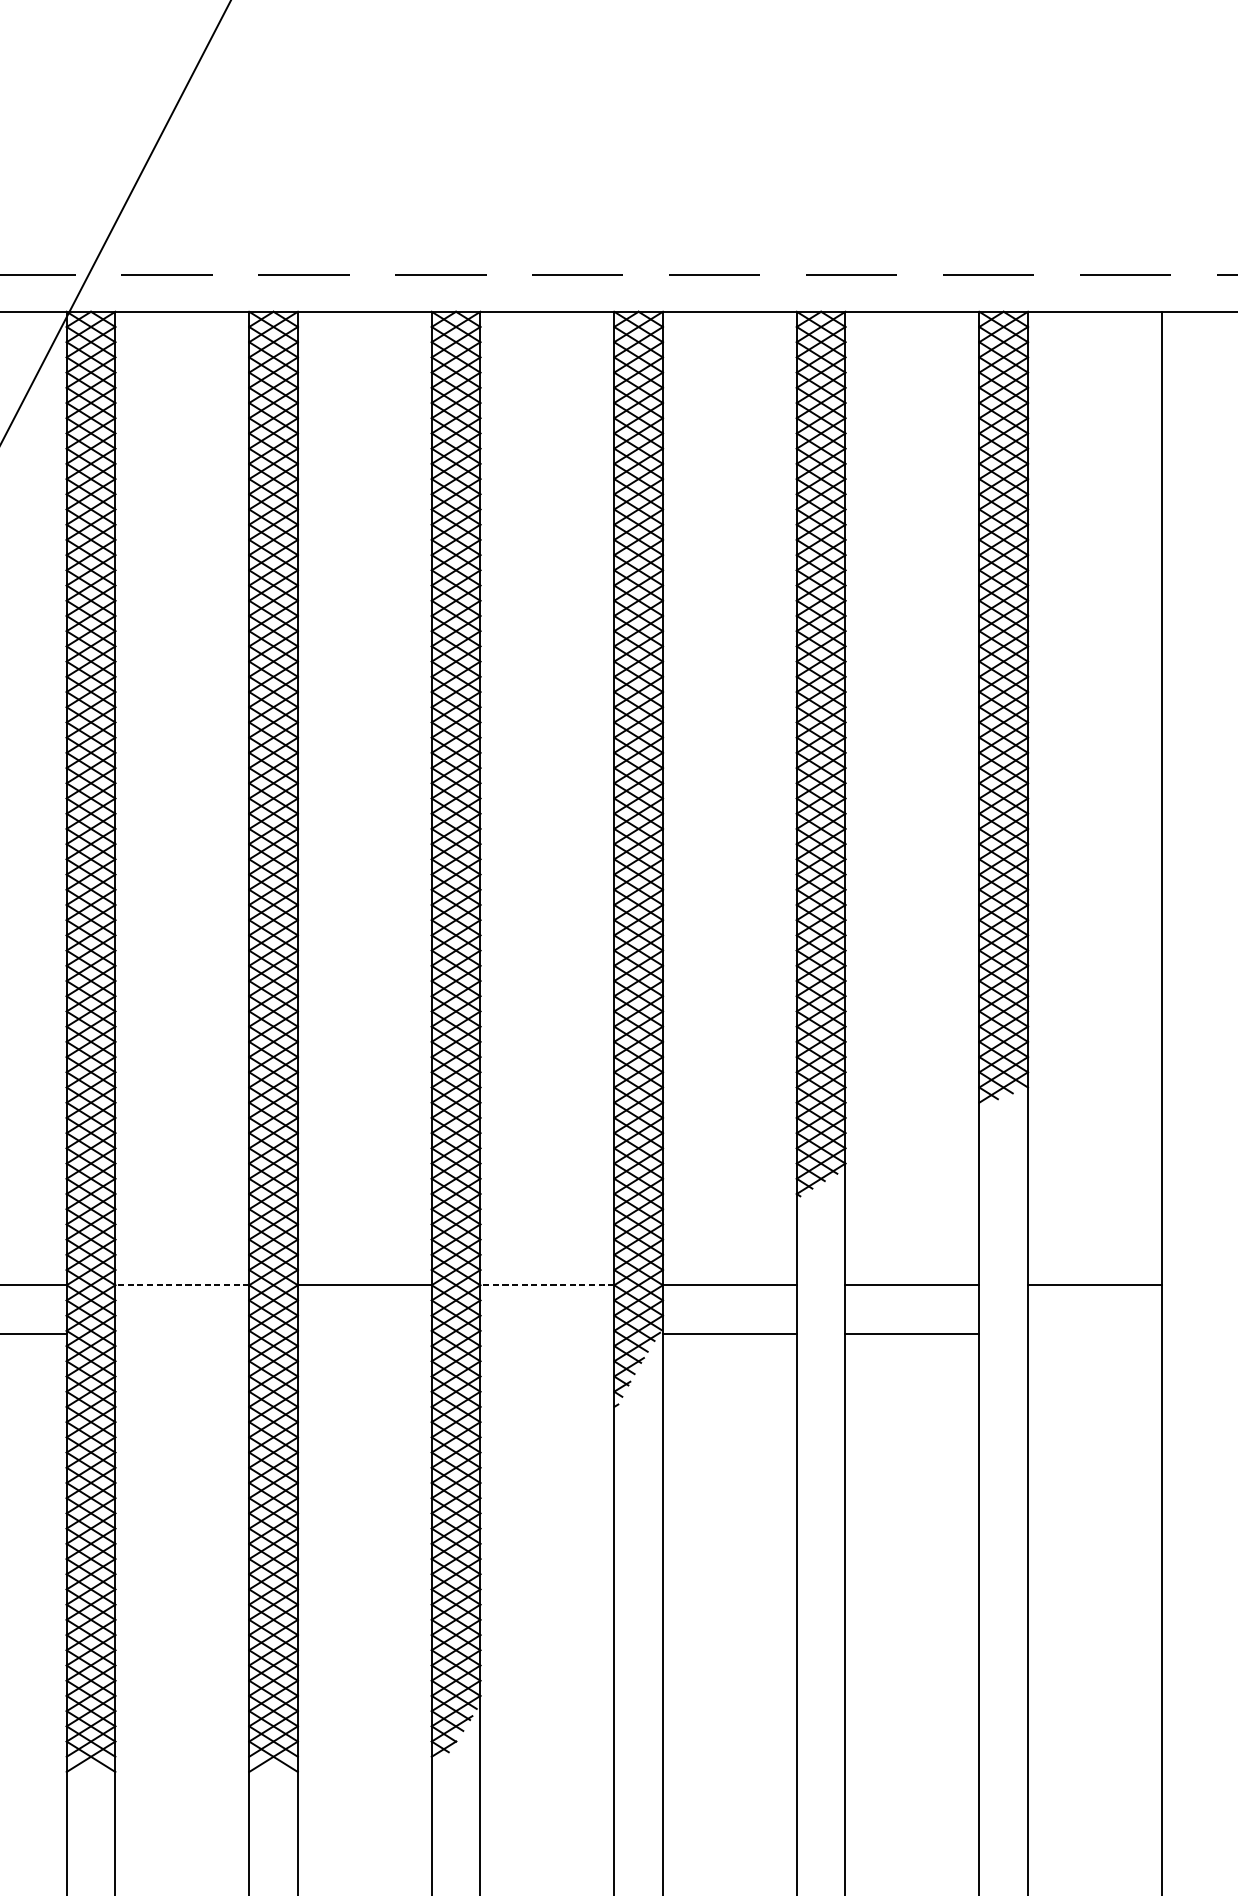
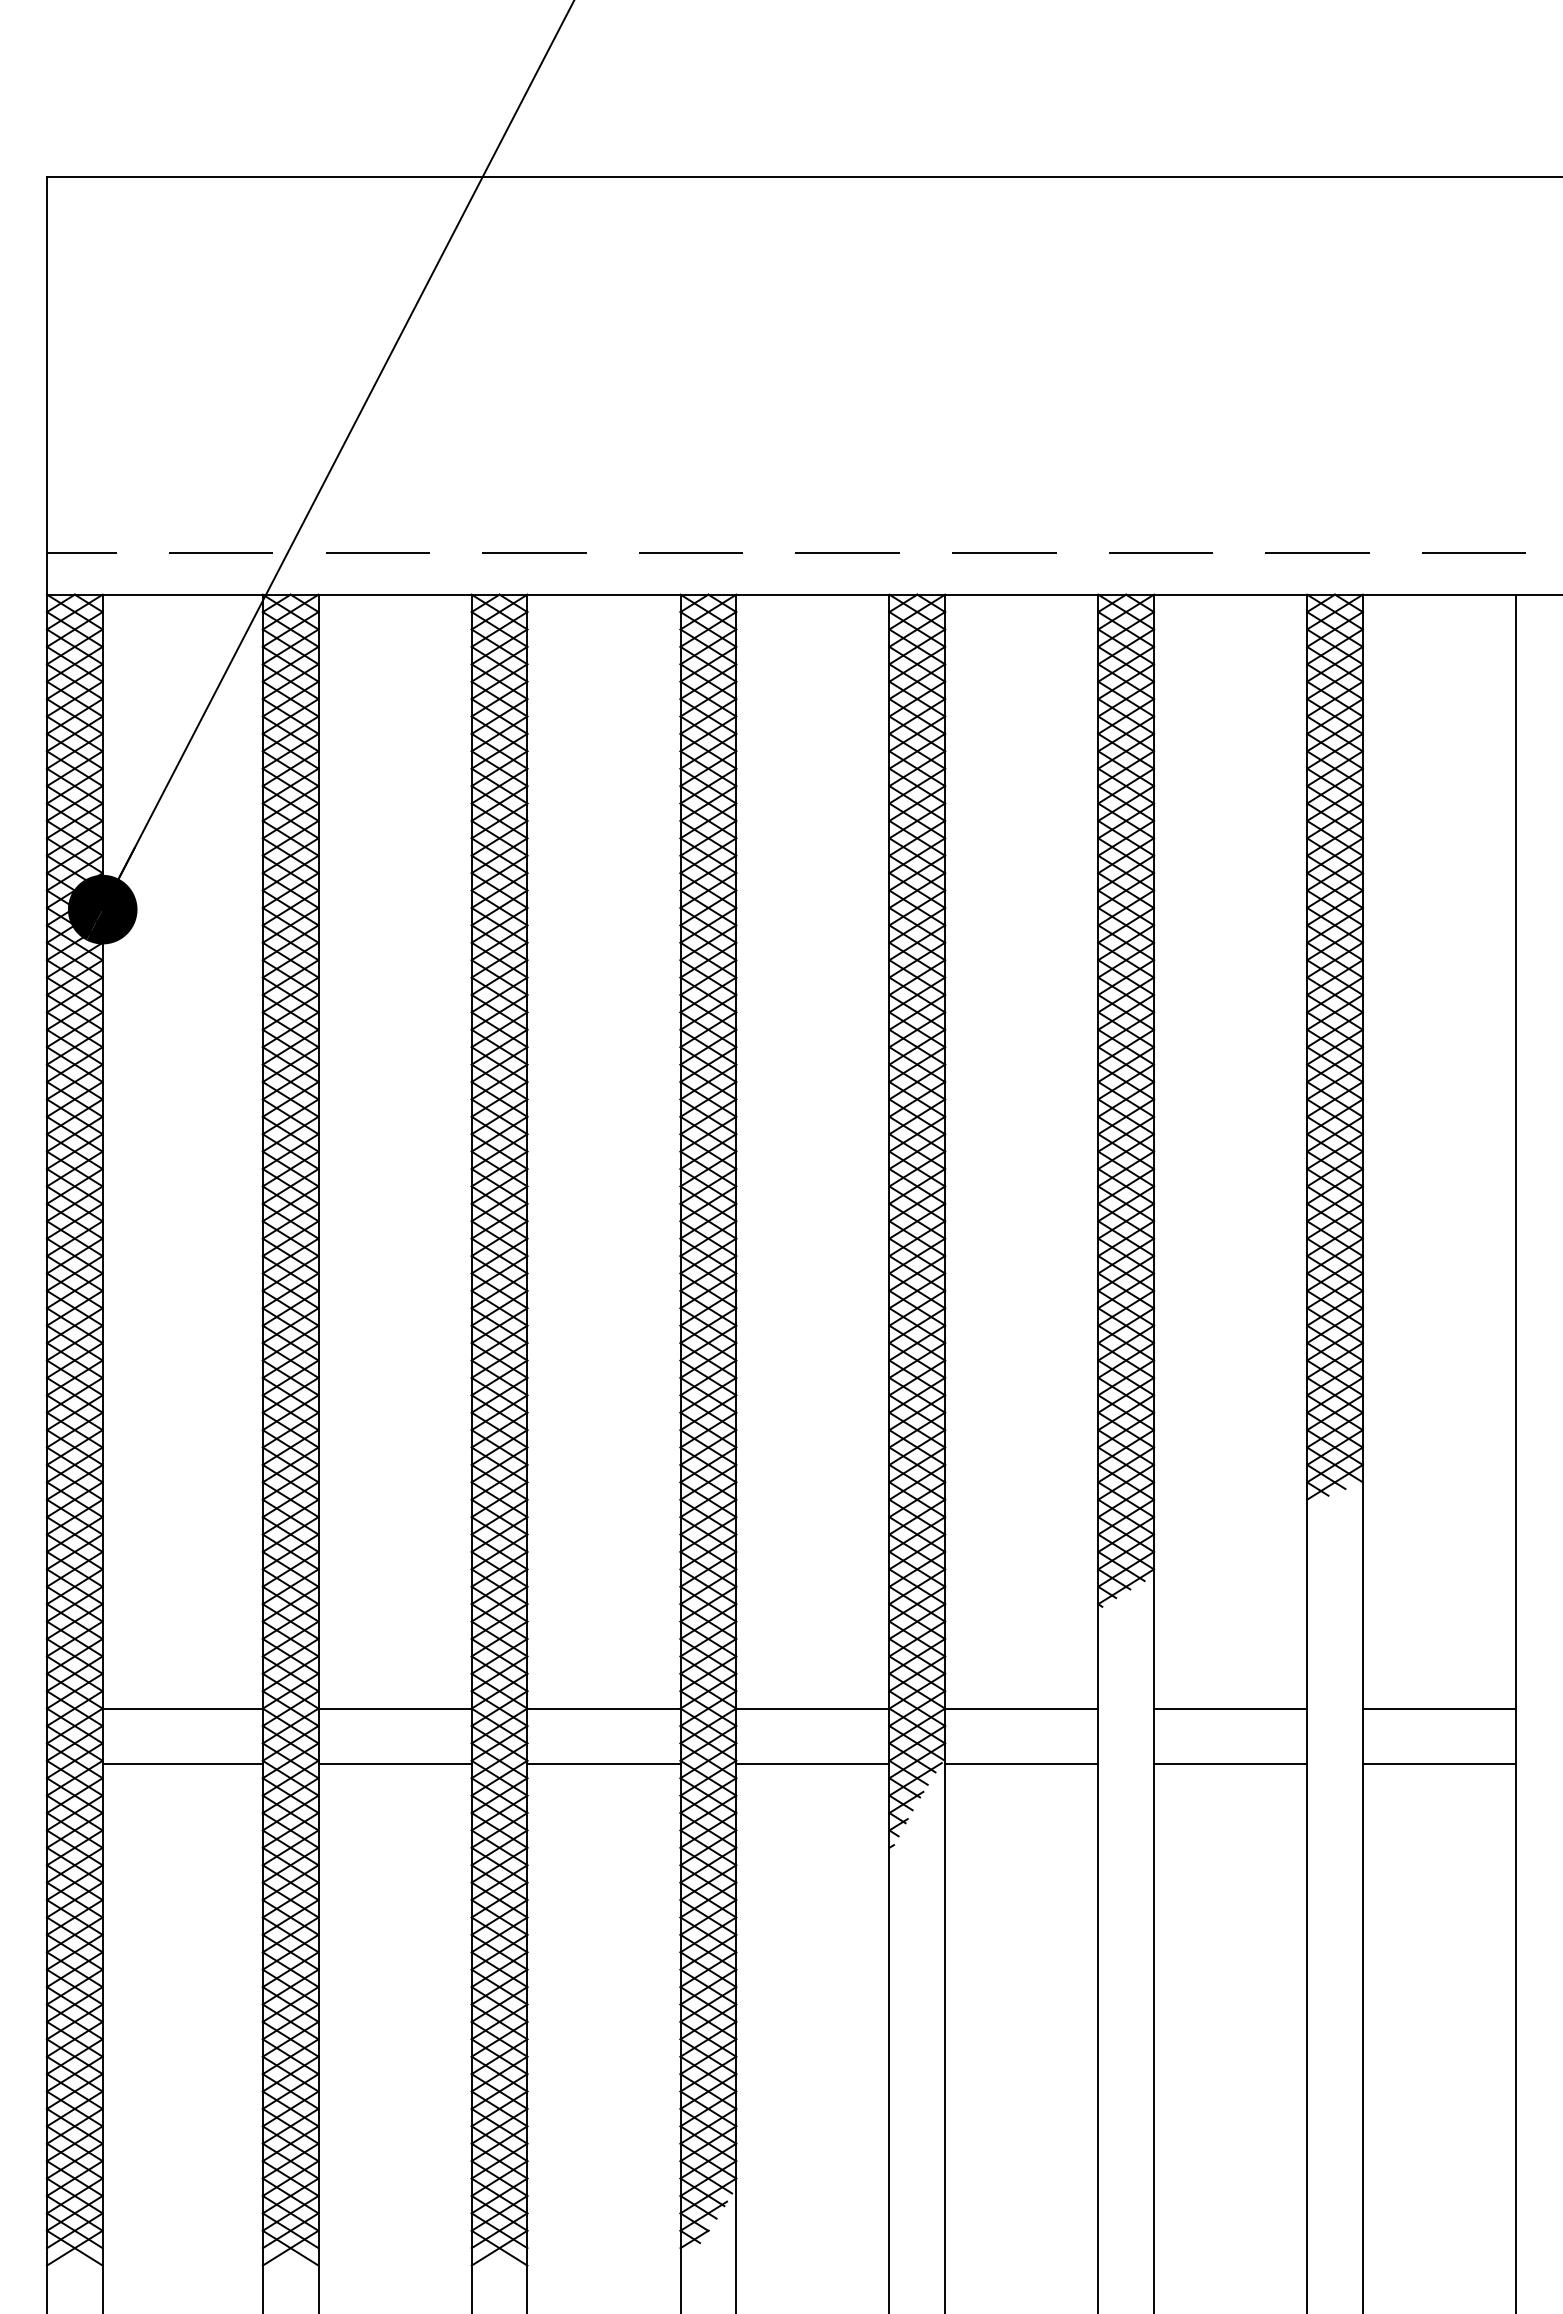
line: (182, 1285) -> (395, 1708), dashed -> solid
line: (547, 1285) -> (812, 1708), dashed -> solid
line: (181, 1334) -> (394, 1764), added
line: (364, 1334) -> (603, 1764), added
line: (547, 1334) -> (812, 1764), added
line: (1094, 1334) -> (1439, 1764), added

